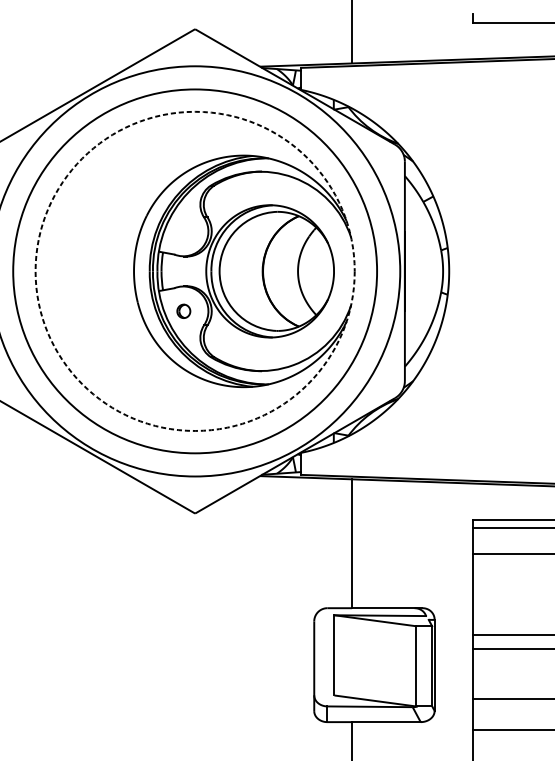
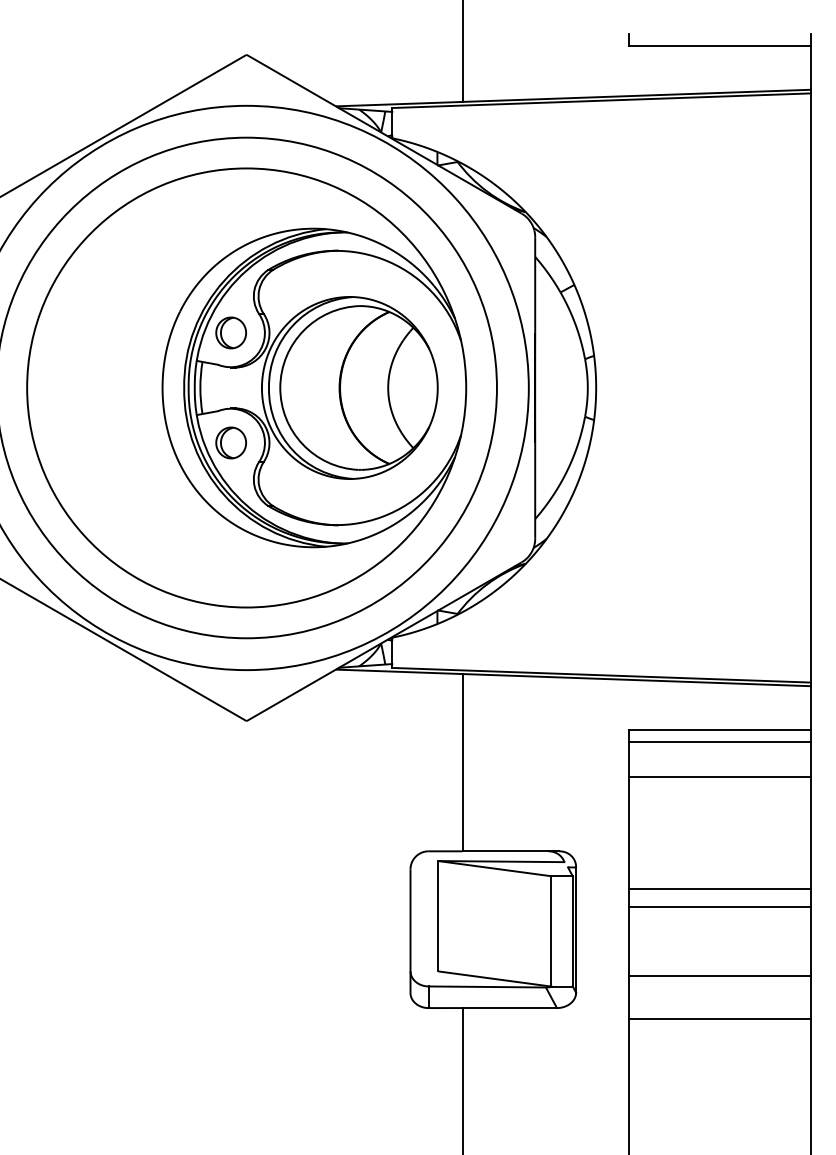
part: (183, 231) -> (230, 332), added
circle: (195, 271) -> (246, 387), dashed -> solid
part: (183, 311) -> (230, 442), size x1.67

